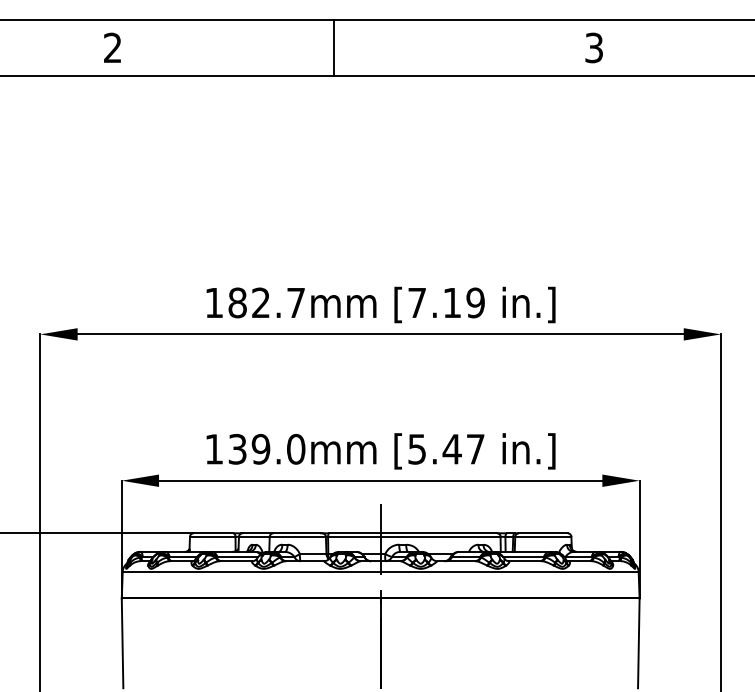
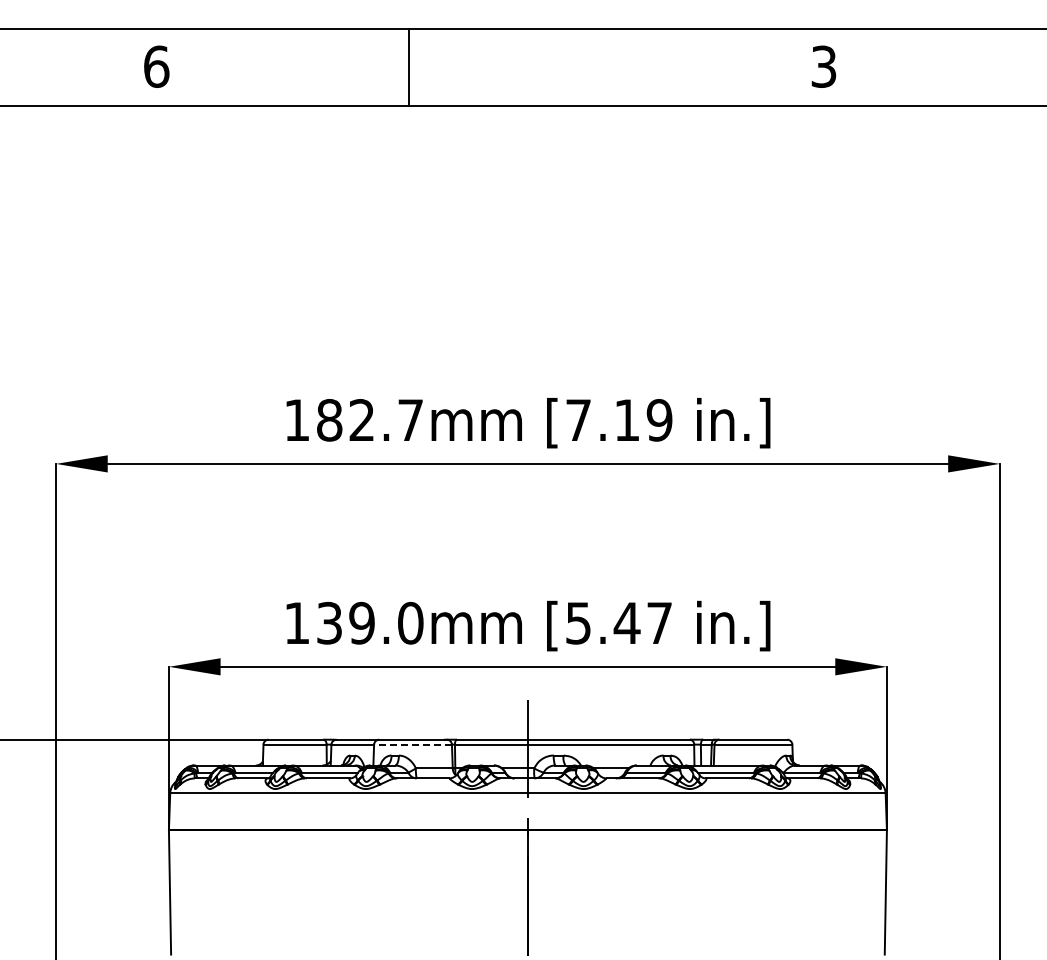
text: (112, 47) -> (156, 66), 2 -> 6
line: (333, 48) -> (408, 67), moved
line: (298, 536) -> (413, 744), solid -> dashed

